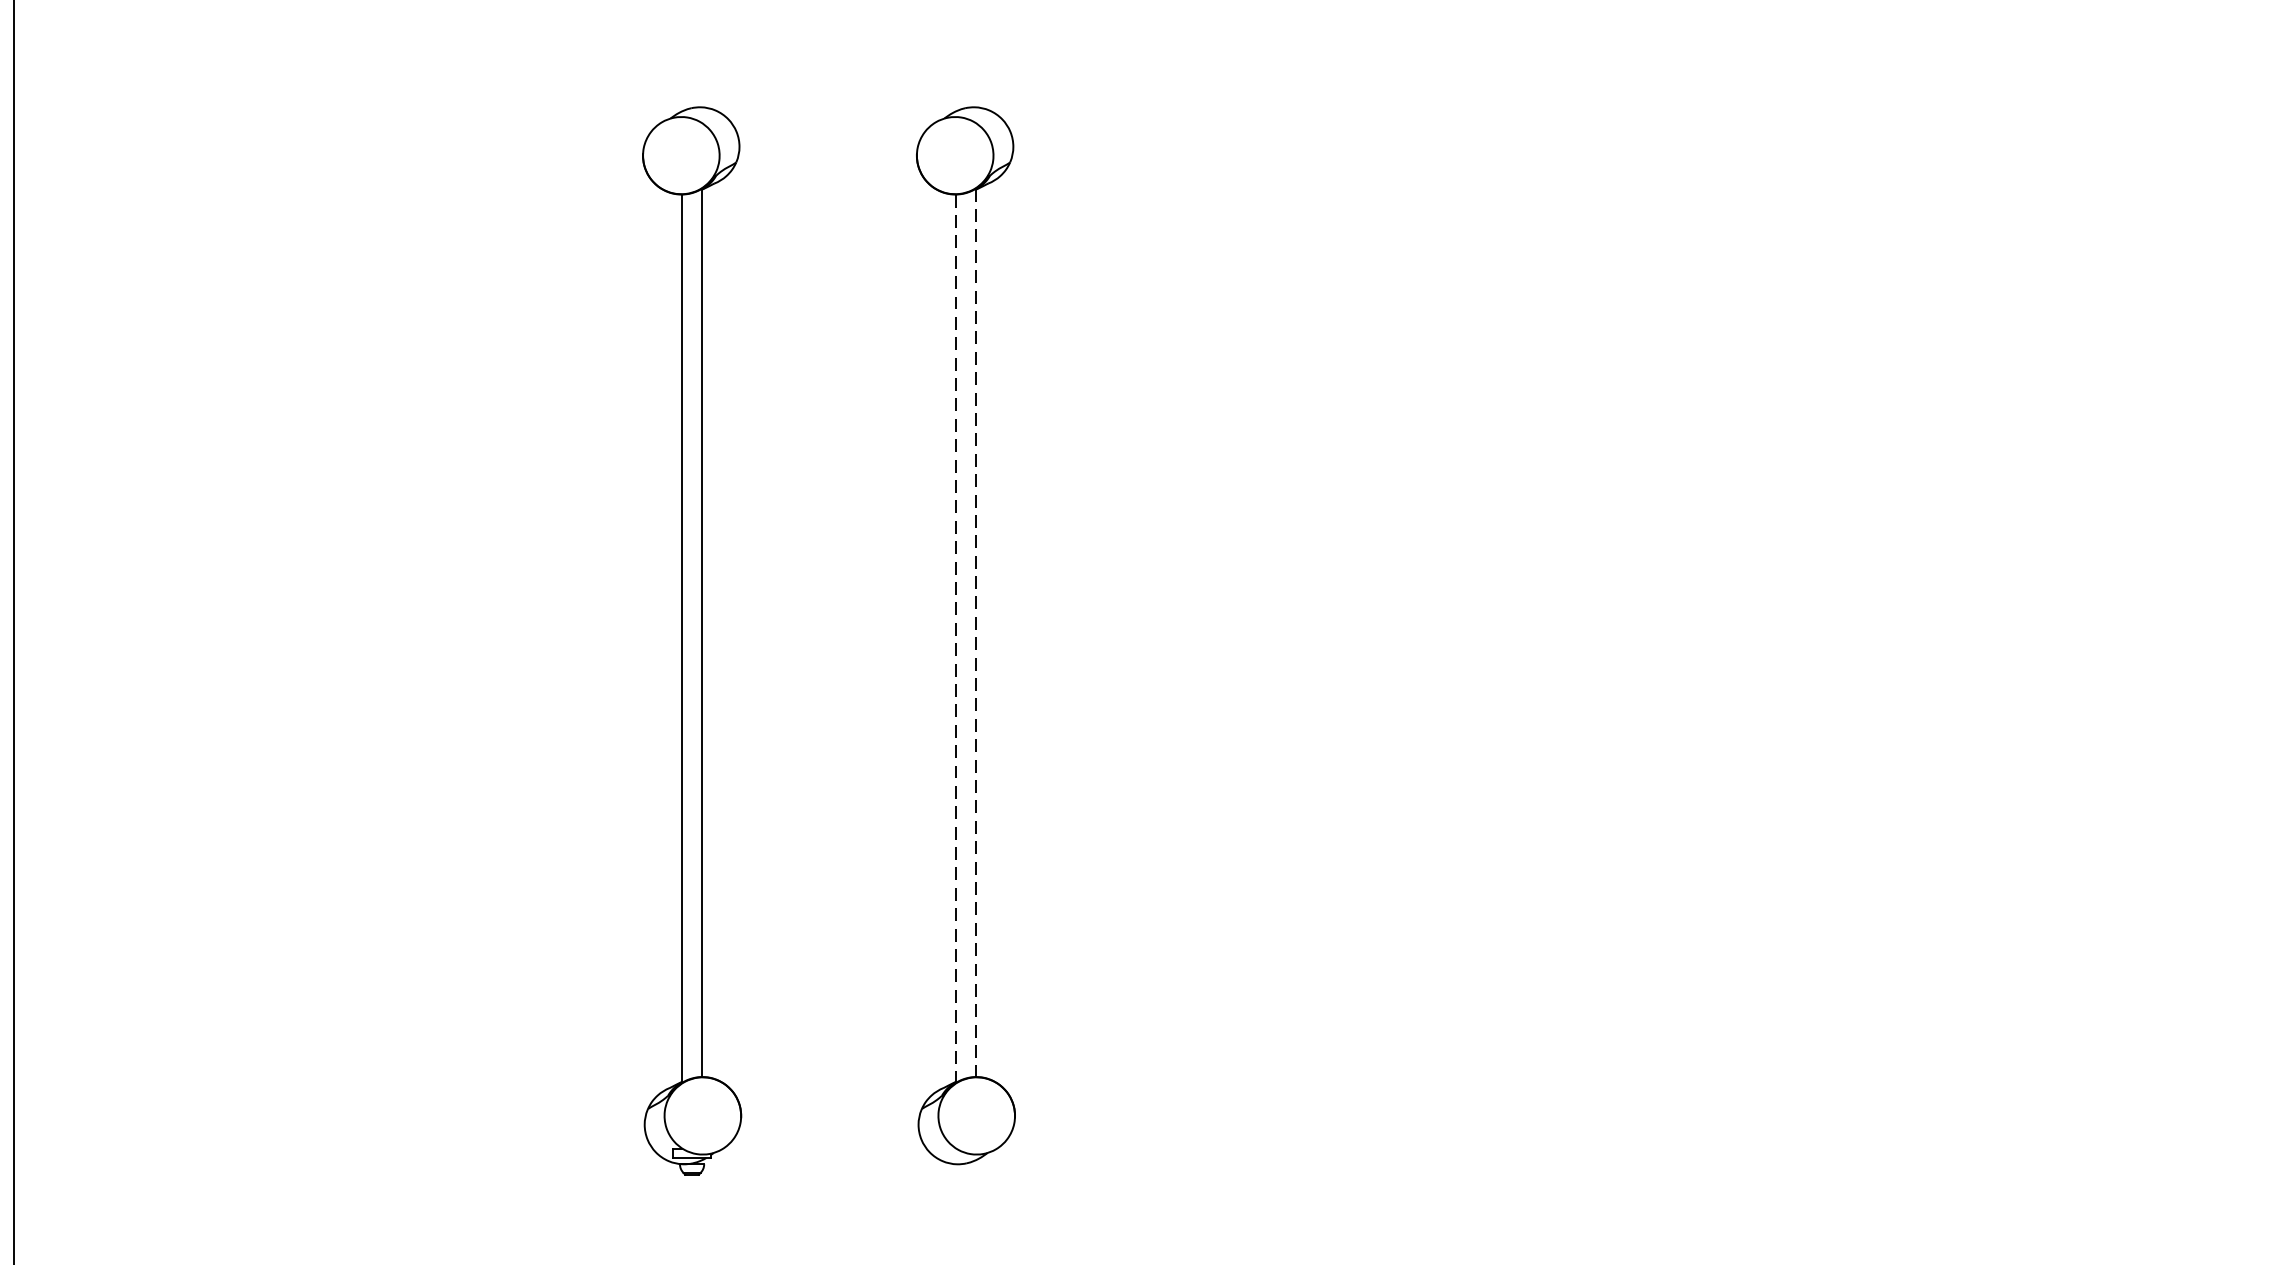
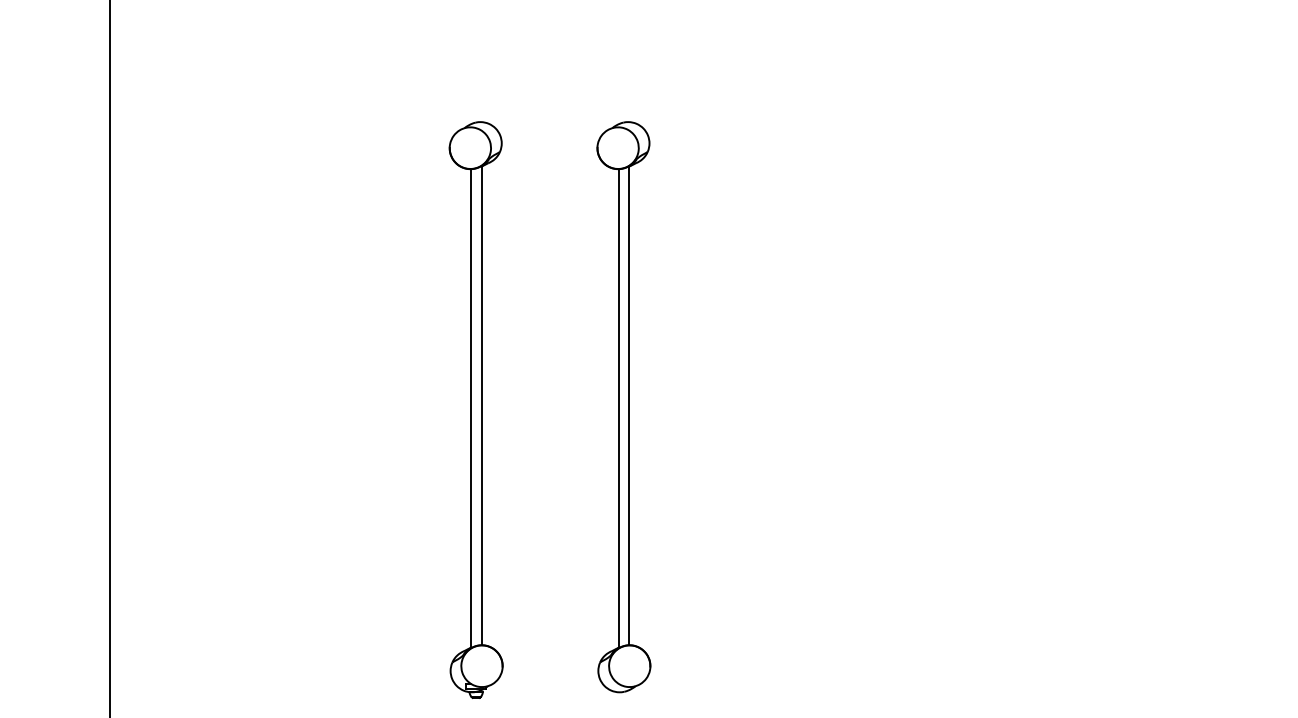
line: (976, 632) -> (629, 405), dashed -> solid
line: (955, 638) -> (618, 408), dashed -> solid

